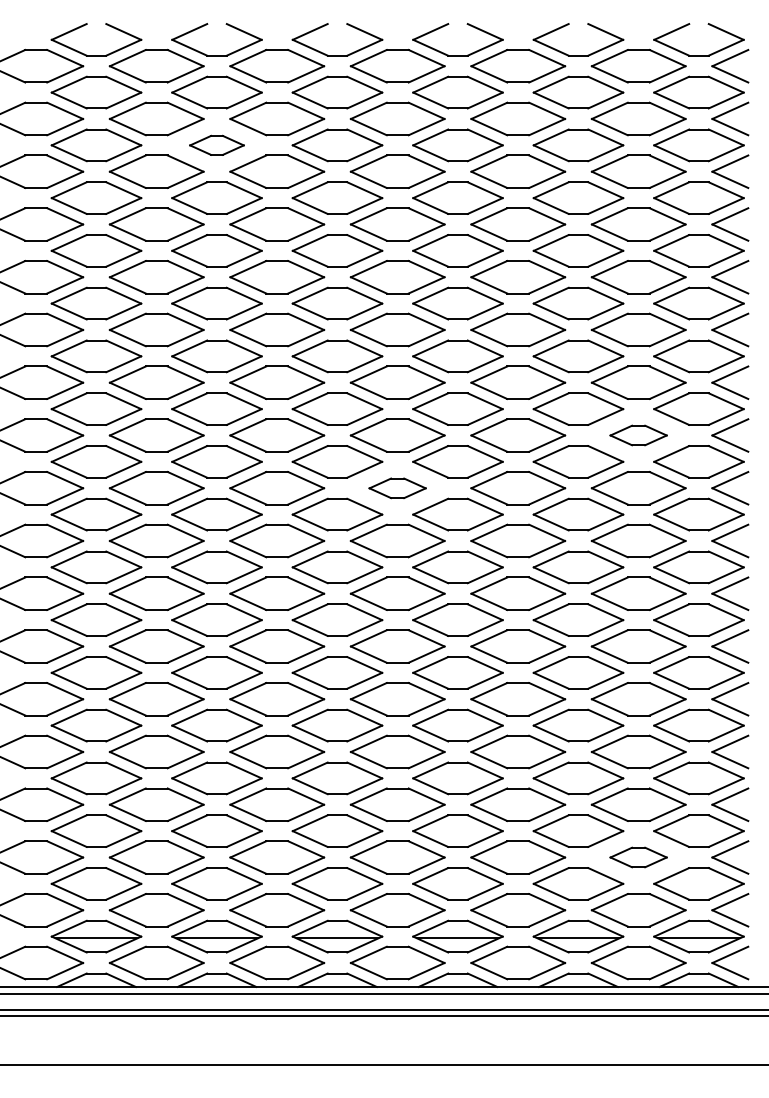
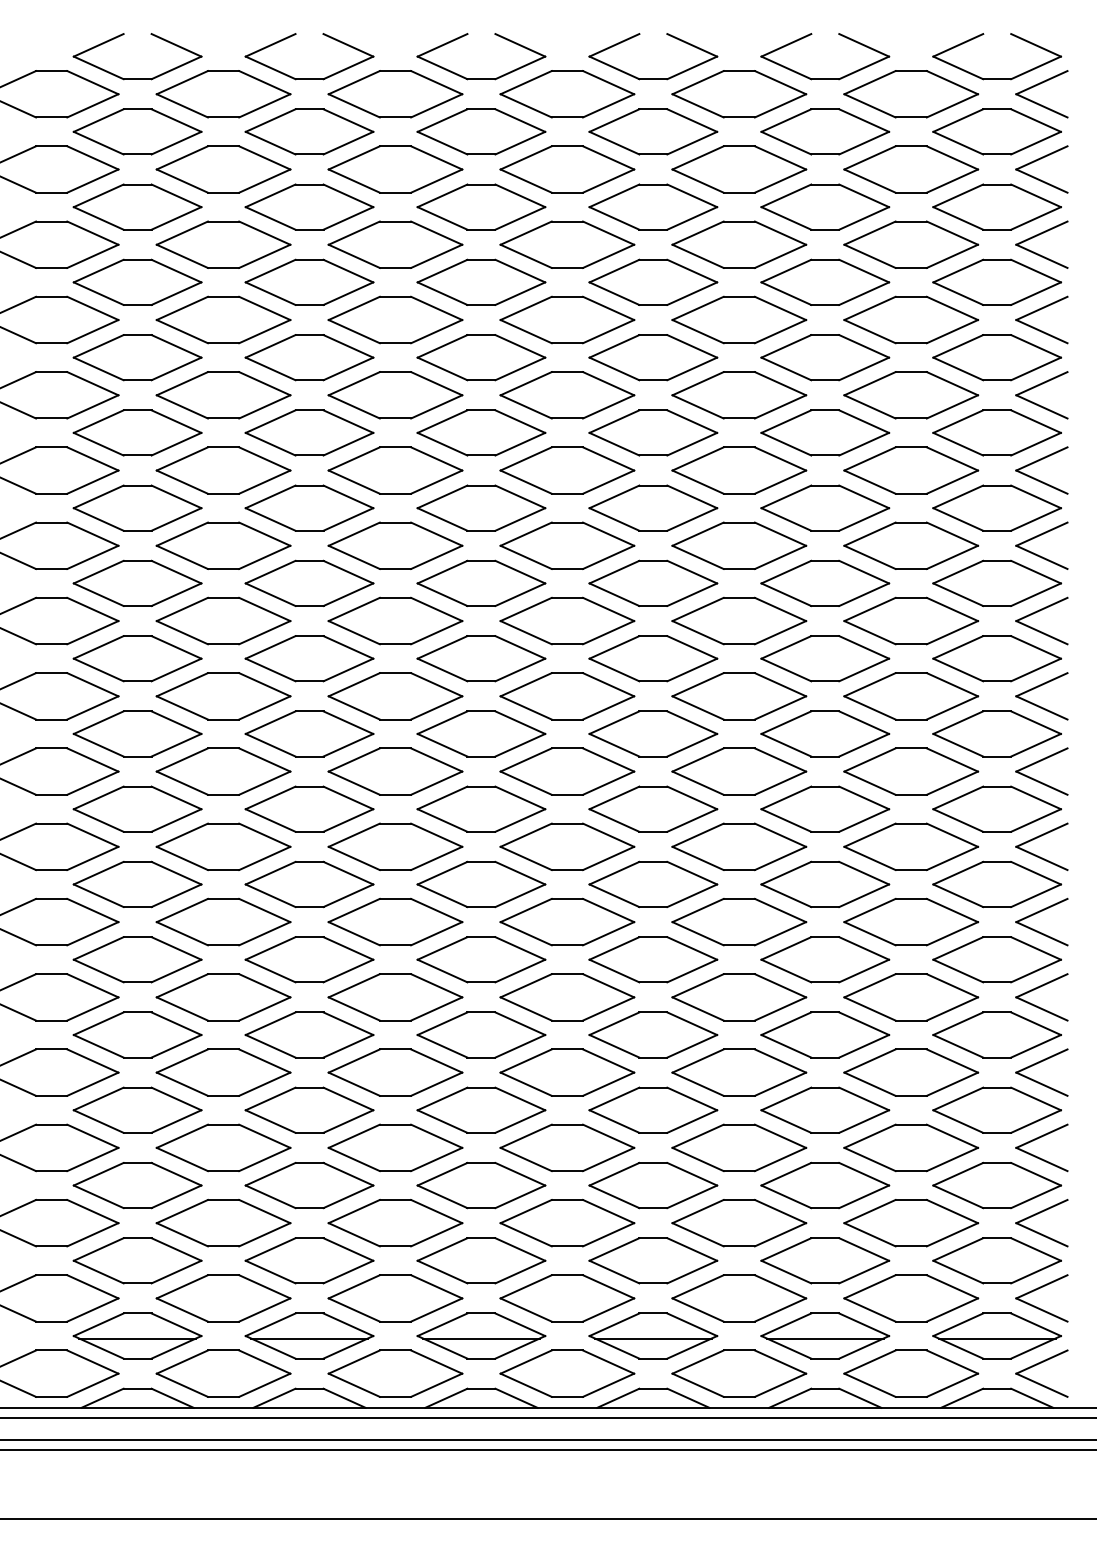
part: (216, 145) -> (308, 207), size x1.67
part: (638, 435) -> (910, 621), size x1.67
part: (397, 488) -> (567, 696), size x1.67
part: (638, 857) -> (910, 1223), size x1.67

